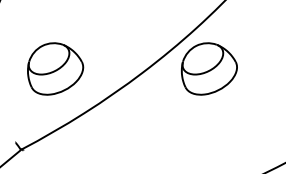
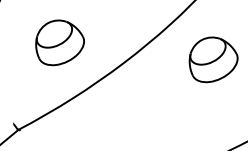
part: (54, 68) -> (59, 42), moved
part: (209, 68) -> (213, 59), moved

